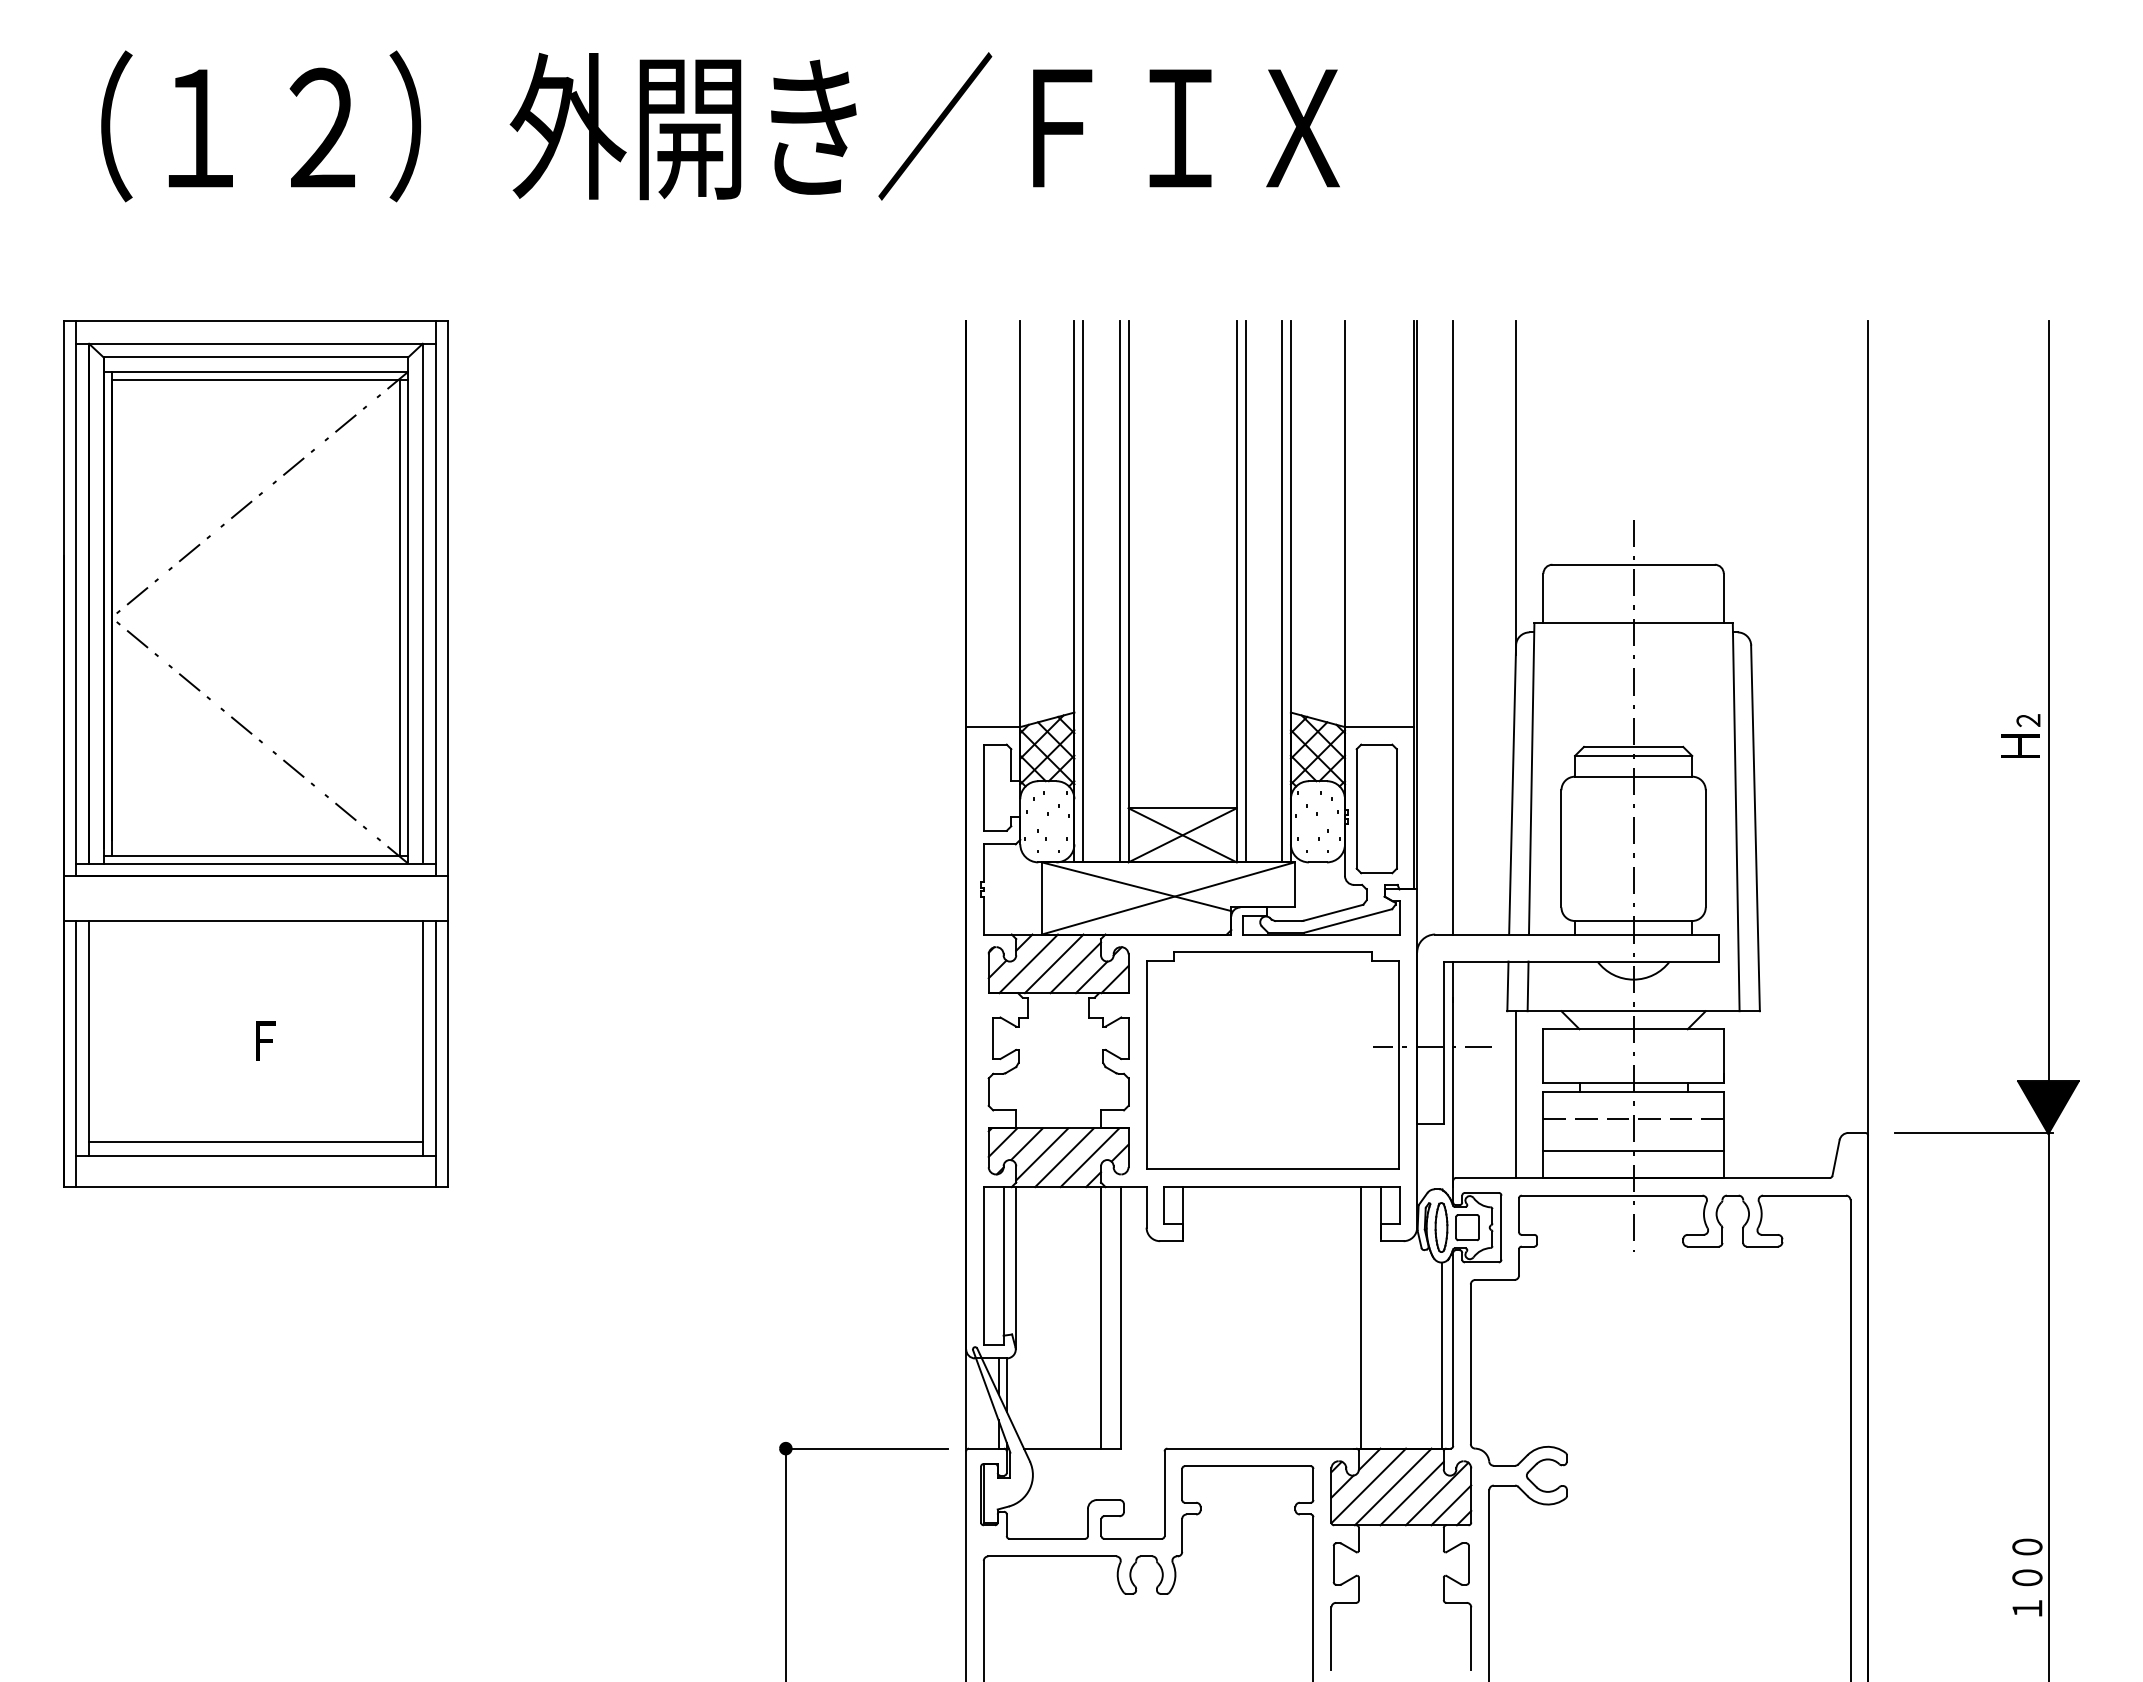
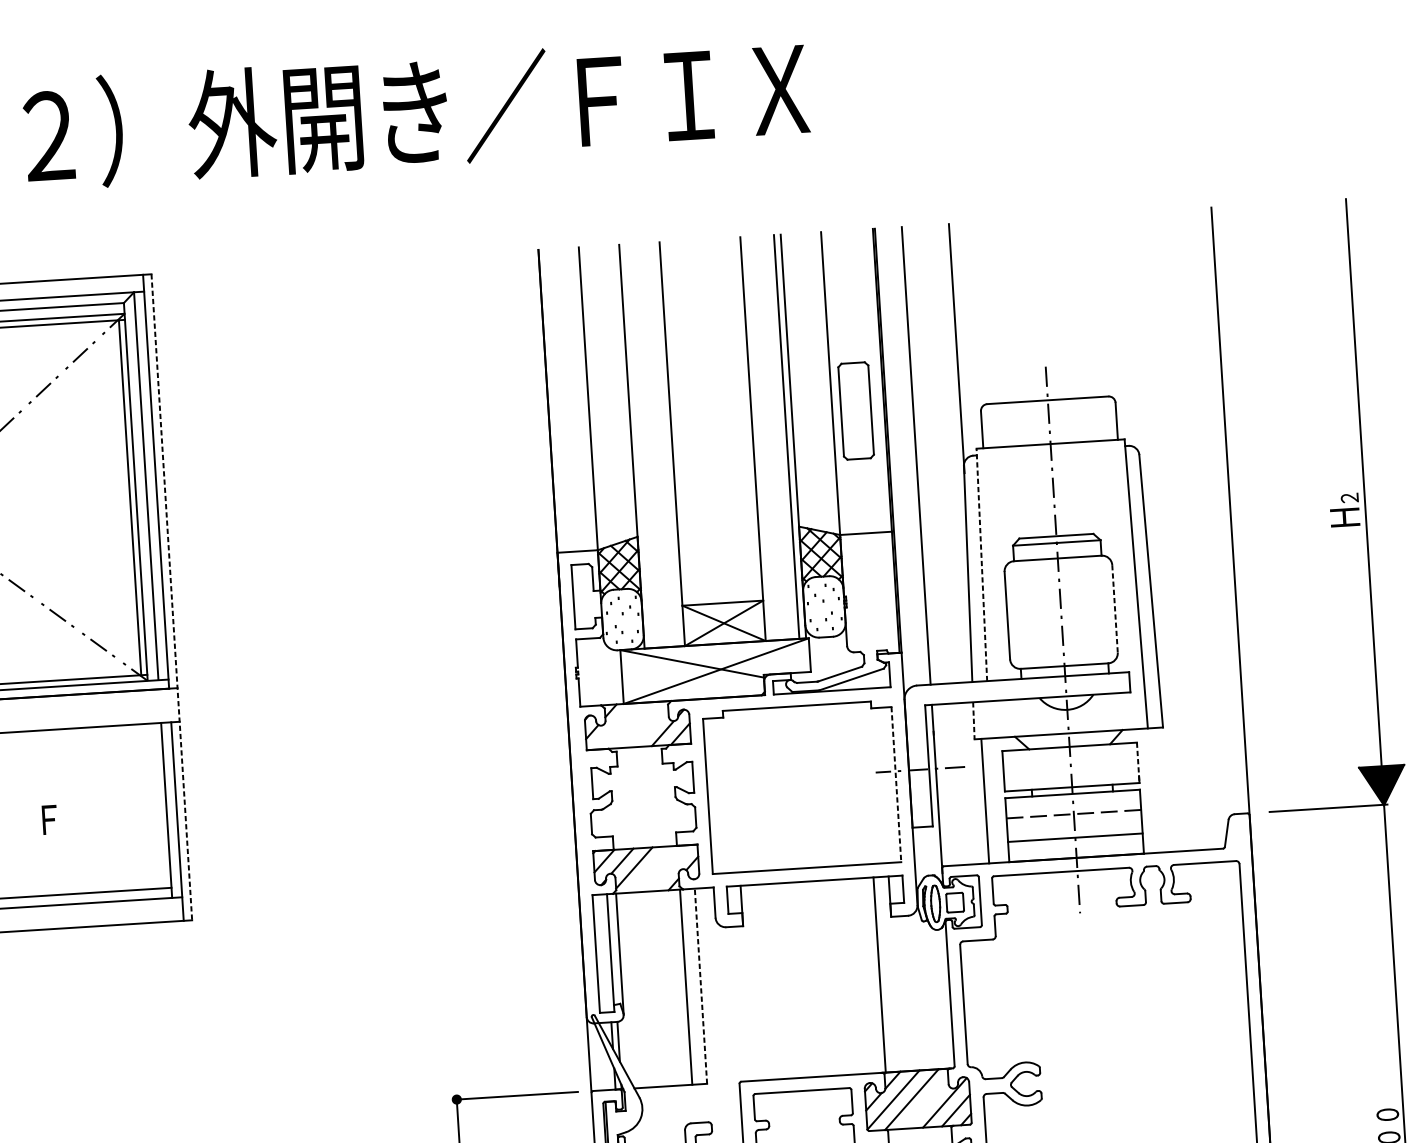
line: (1083, 591) -> (638, 446), removed
line: (1119, 591) -> (665, 444), removed
line: (1245, 591) -> (759, 438), removed
line: (447, 754) -> (171, 597), solid -> dashed
line: (1531, 778) -> (981, 564), solid -> dashed
part: (1376, 808) -> (855, 410), moved
line: (1705, 848) -> (1114, 608), solid -> dashed
line: (1028, 963) -> (615, 726), removed
line: (1053, 963) -> (633, 725), removed
line: (1075, 967) -> (650, 727), removed
line: (1507, 986) -> (973, 720), solid -> dashed
line: (1527, 986) -> (988, 719), removed
line: (1723, 1056) -> (1138, 762), solid -> dashed
line: (1399, 1065) -> (896, 784), solid -> dashed
line: (1064, 1157) -> (651, 869), removed
line: (1089, 1157) -> (669, 868), removed
line: (1121, 1317) -> (701, 985), solid -> dashed
line: (1441, 1355) -> (941, 999), removed
line: (1411, 1493) -> (925, 1103), removed

